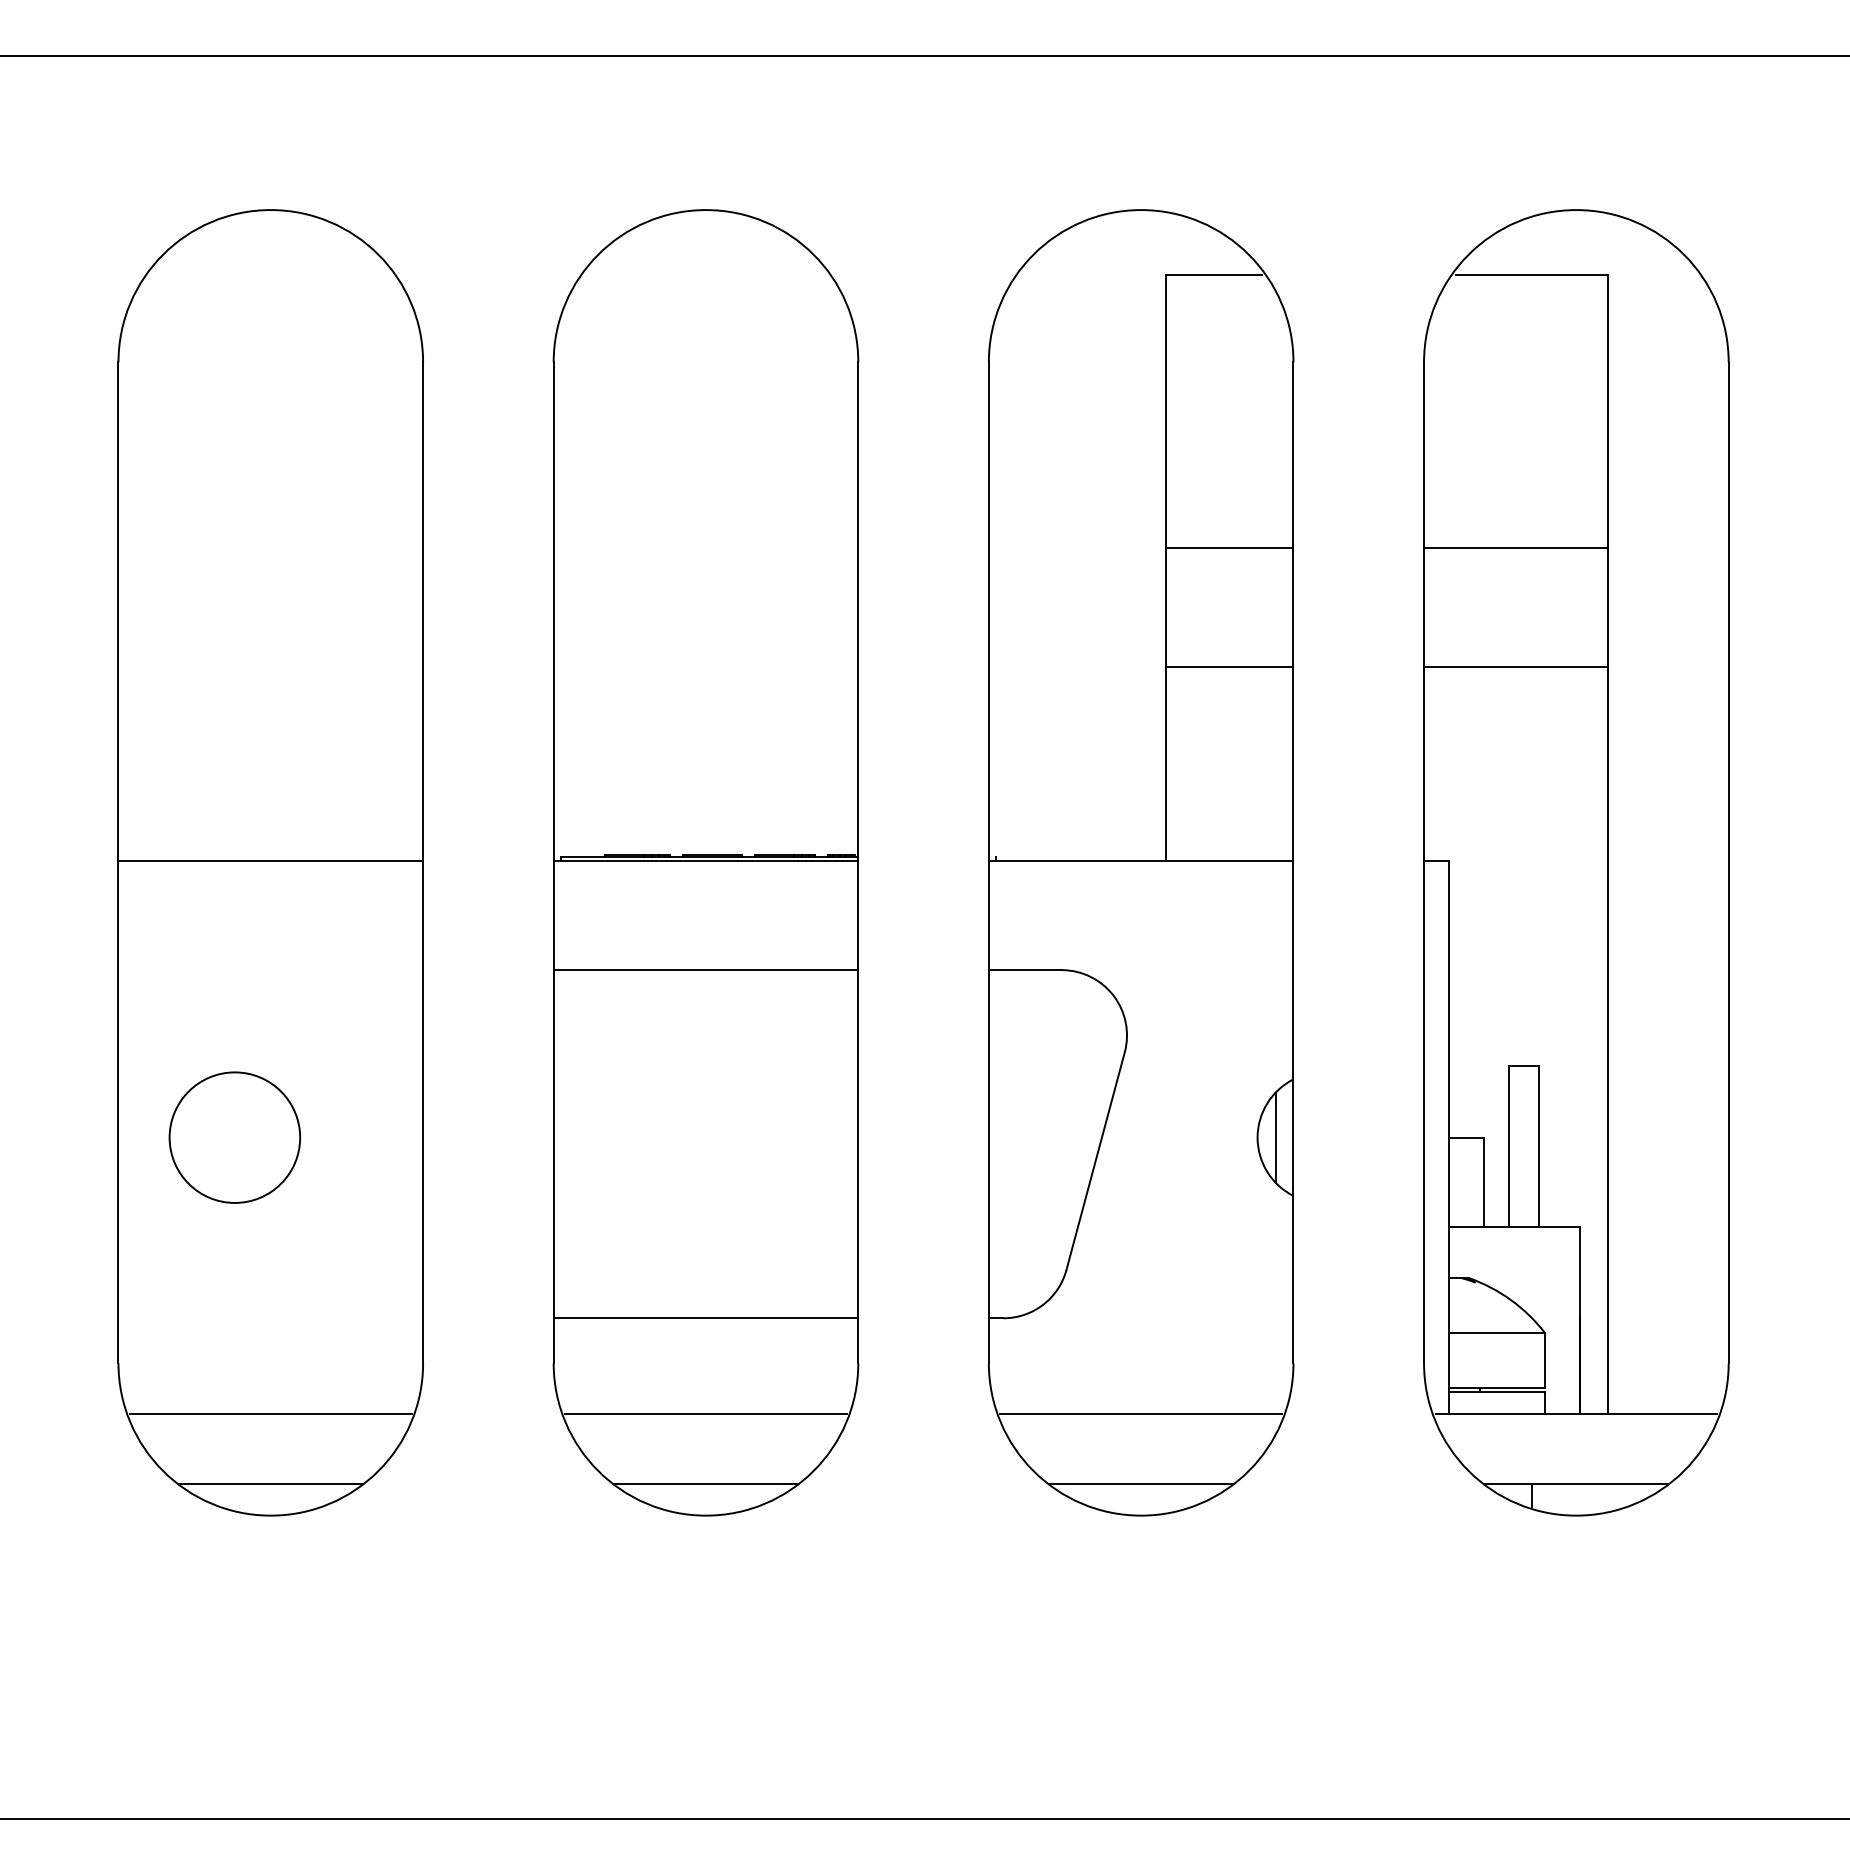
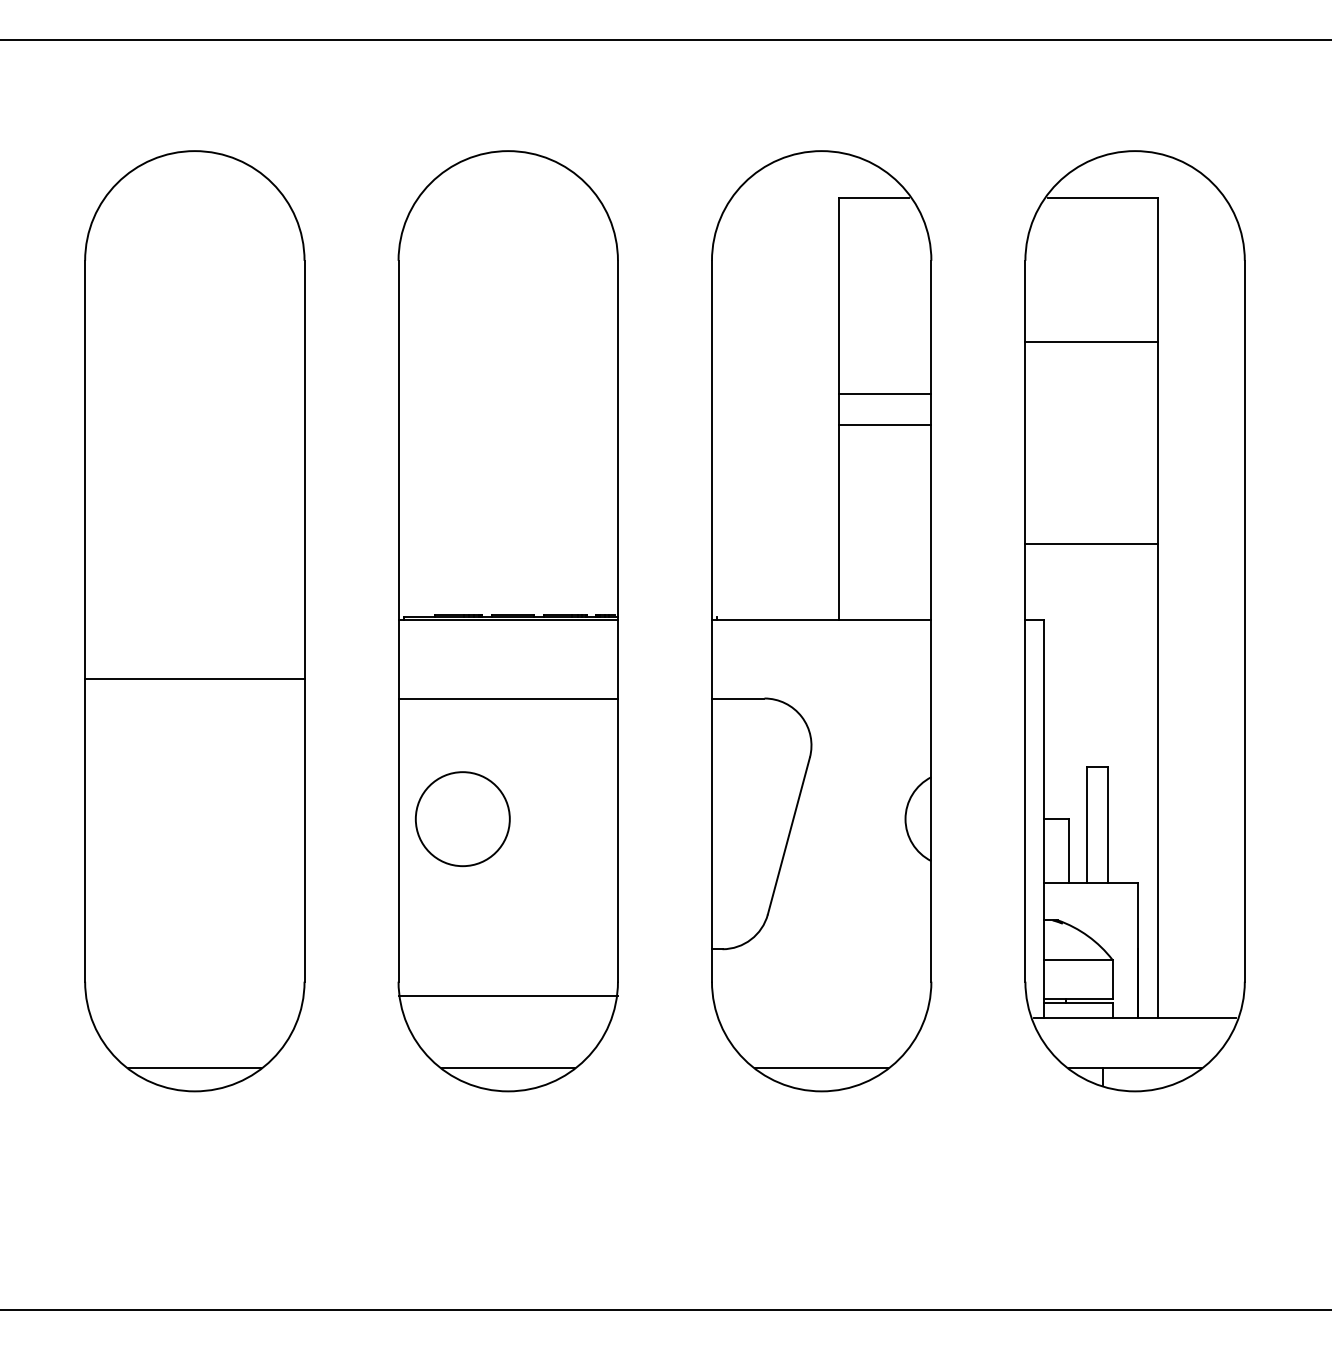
line: (1515, 547) -> (1091, 341), moved
line: (1229, 667) -> (885, 425), moved
line: (1515, 667) -> (1091, 543), moved
line: (270, 861) -> (194, 679), moved
circle: (234, 1137) -> (462, 819), moved
line: (1276, 1137) -> (919, 819), removed
line: (706, 1318) -> (508, 996), moved
line: (270, 1414) -> (194, 1018), removed
line: (705, 1414) -> (507, 1018), removed
line: (1140, 1414) -> (821, 1018), removed

